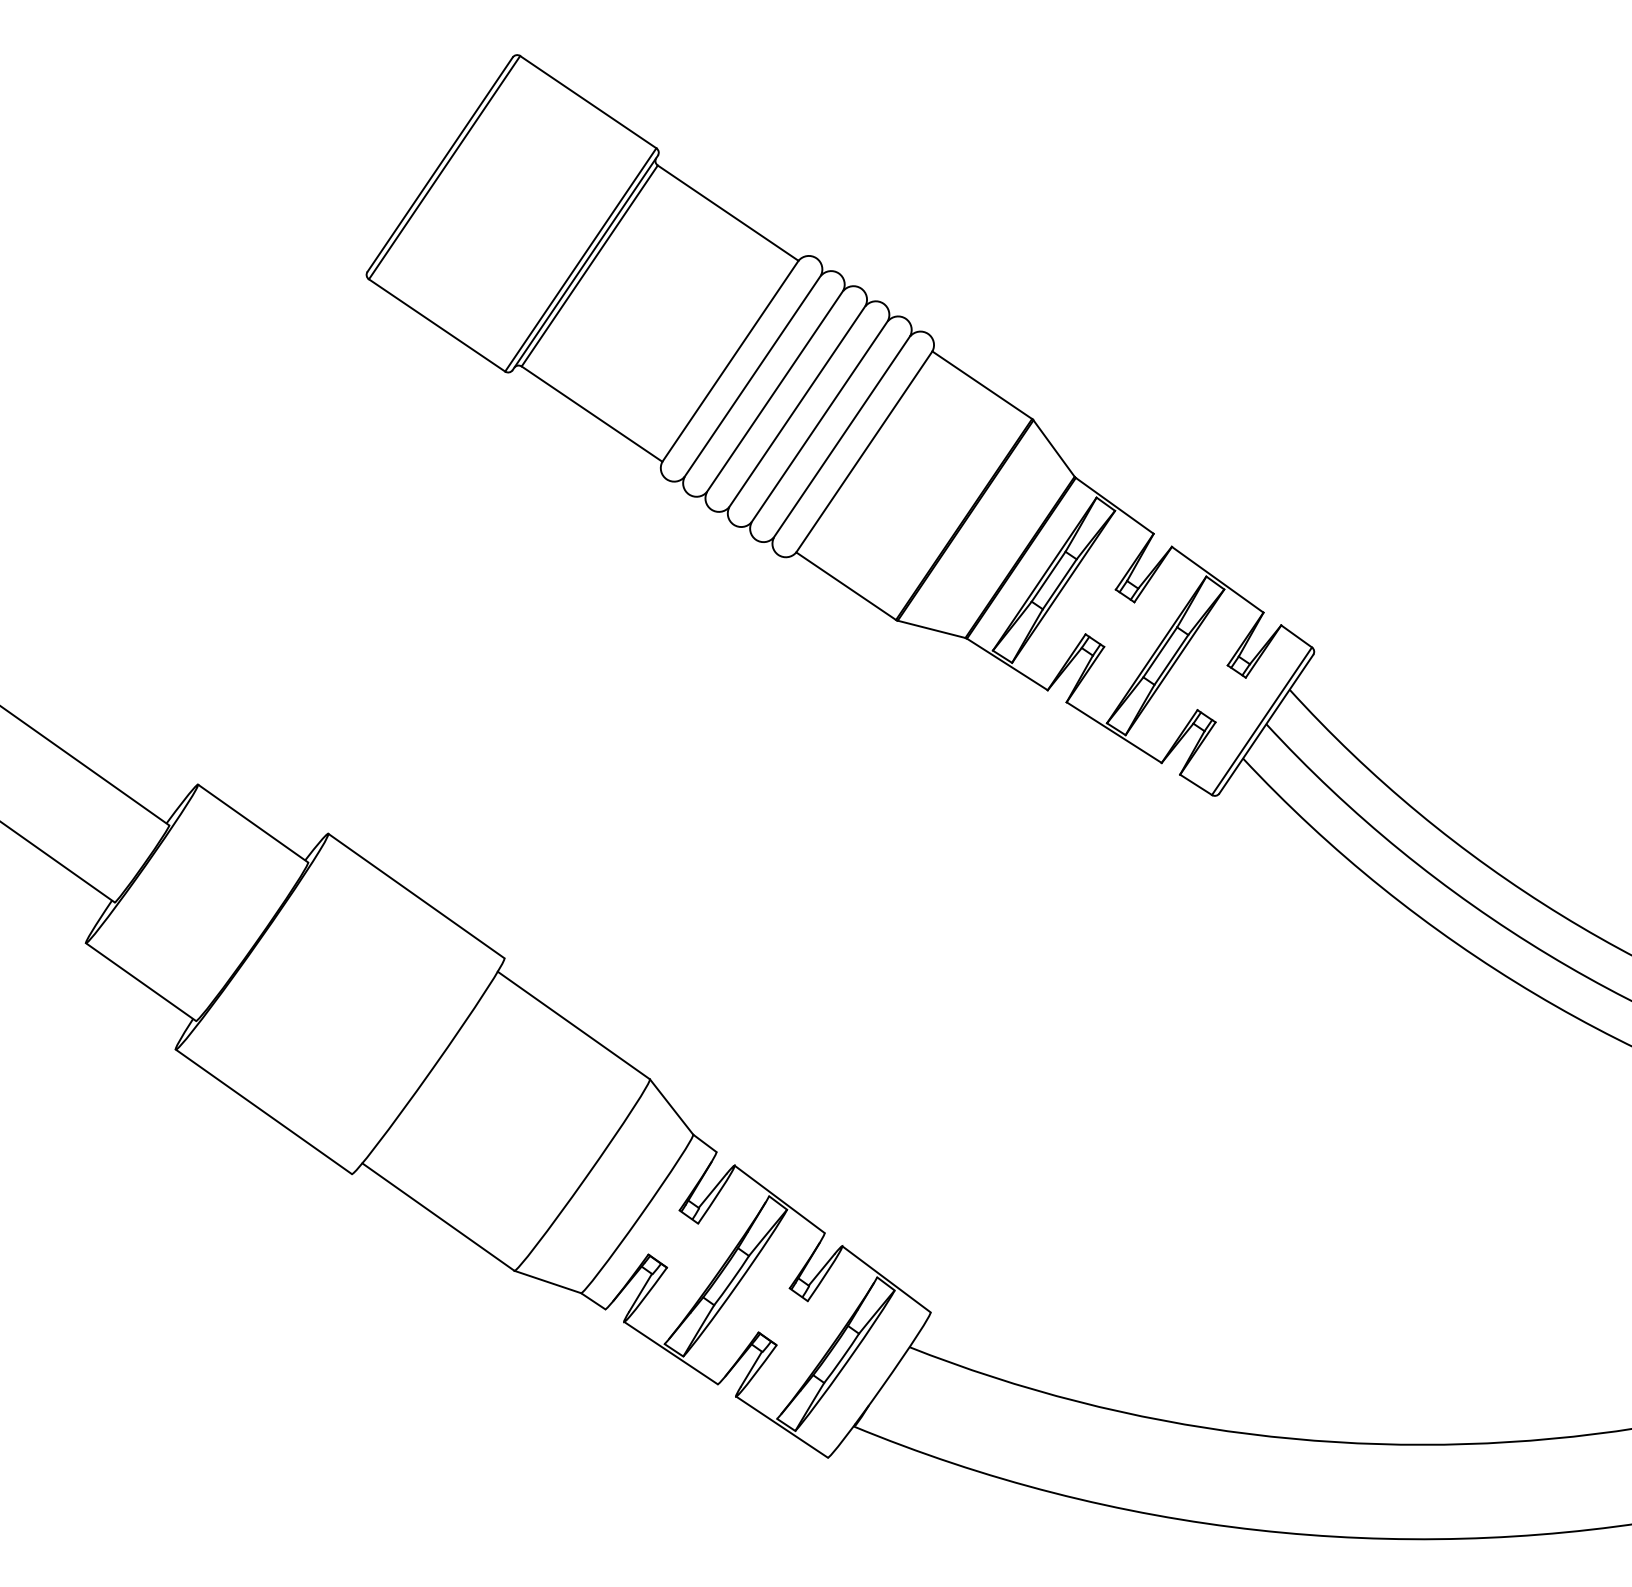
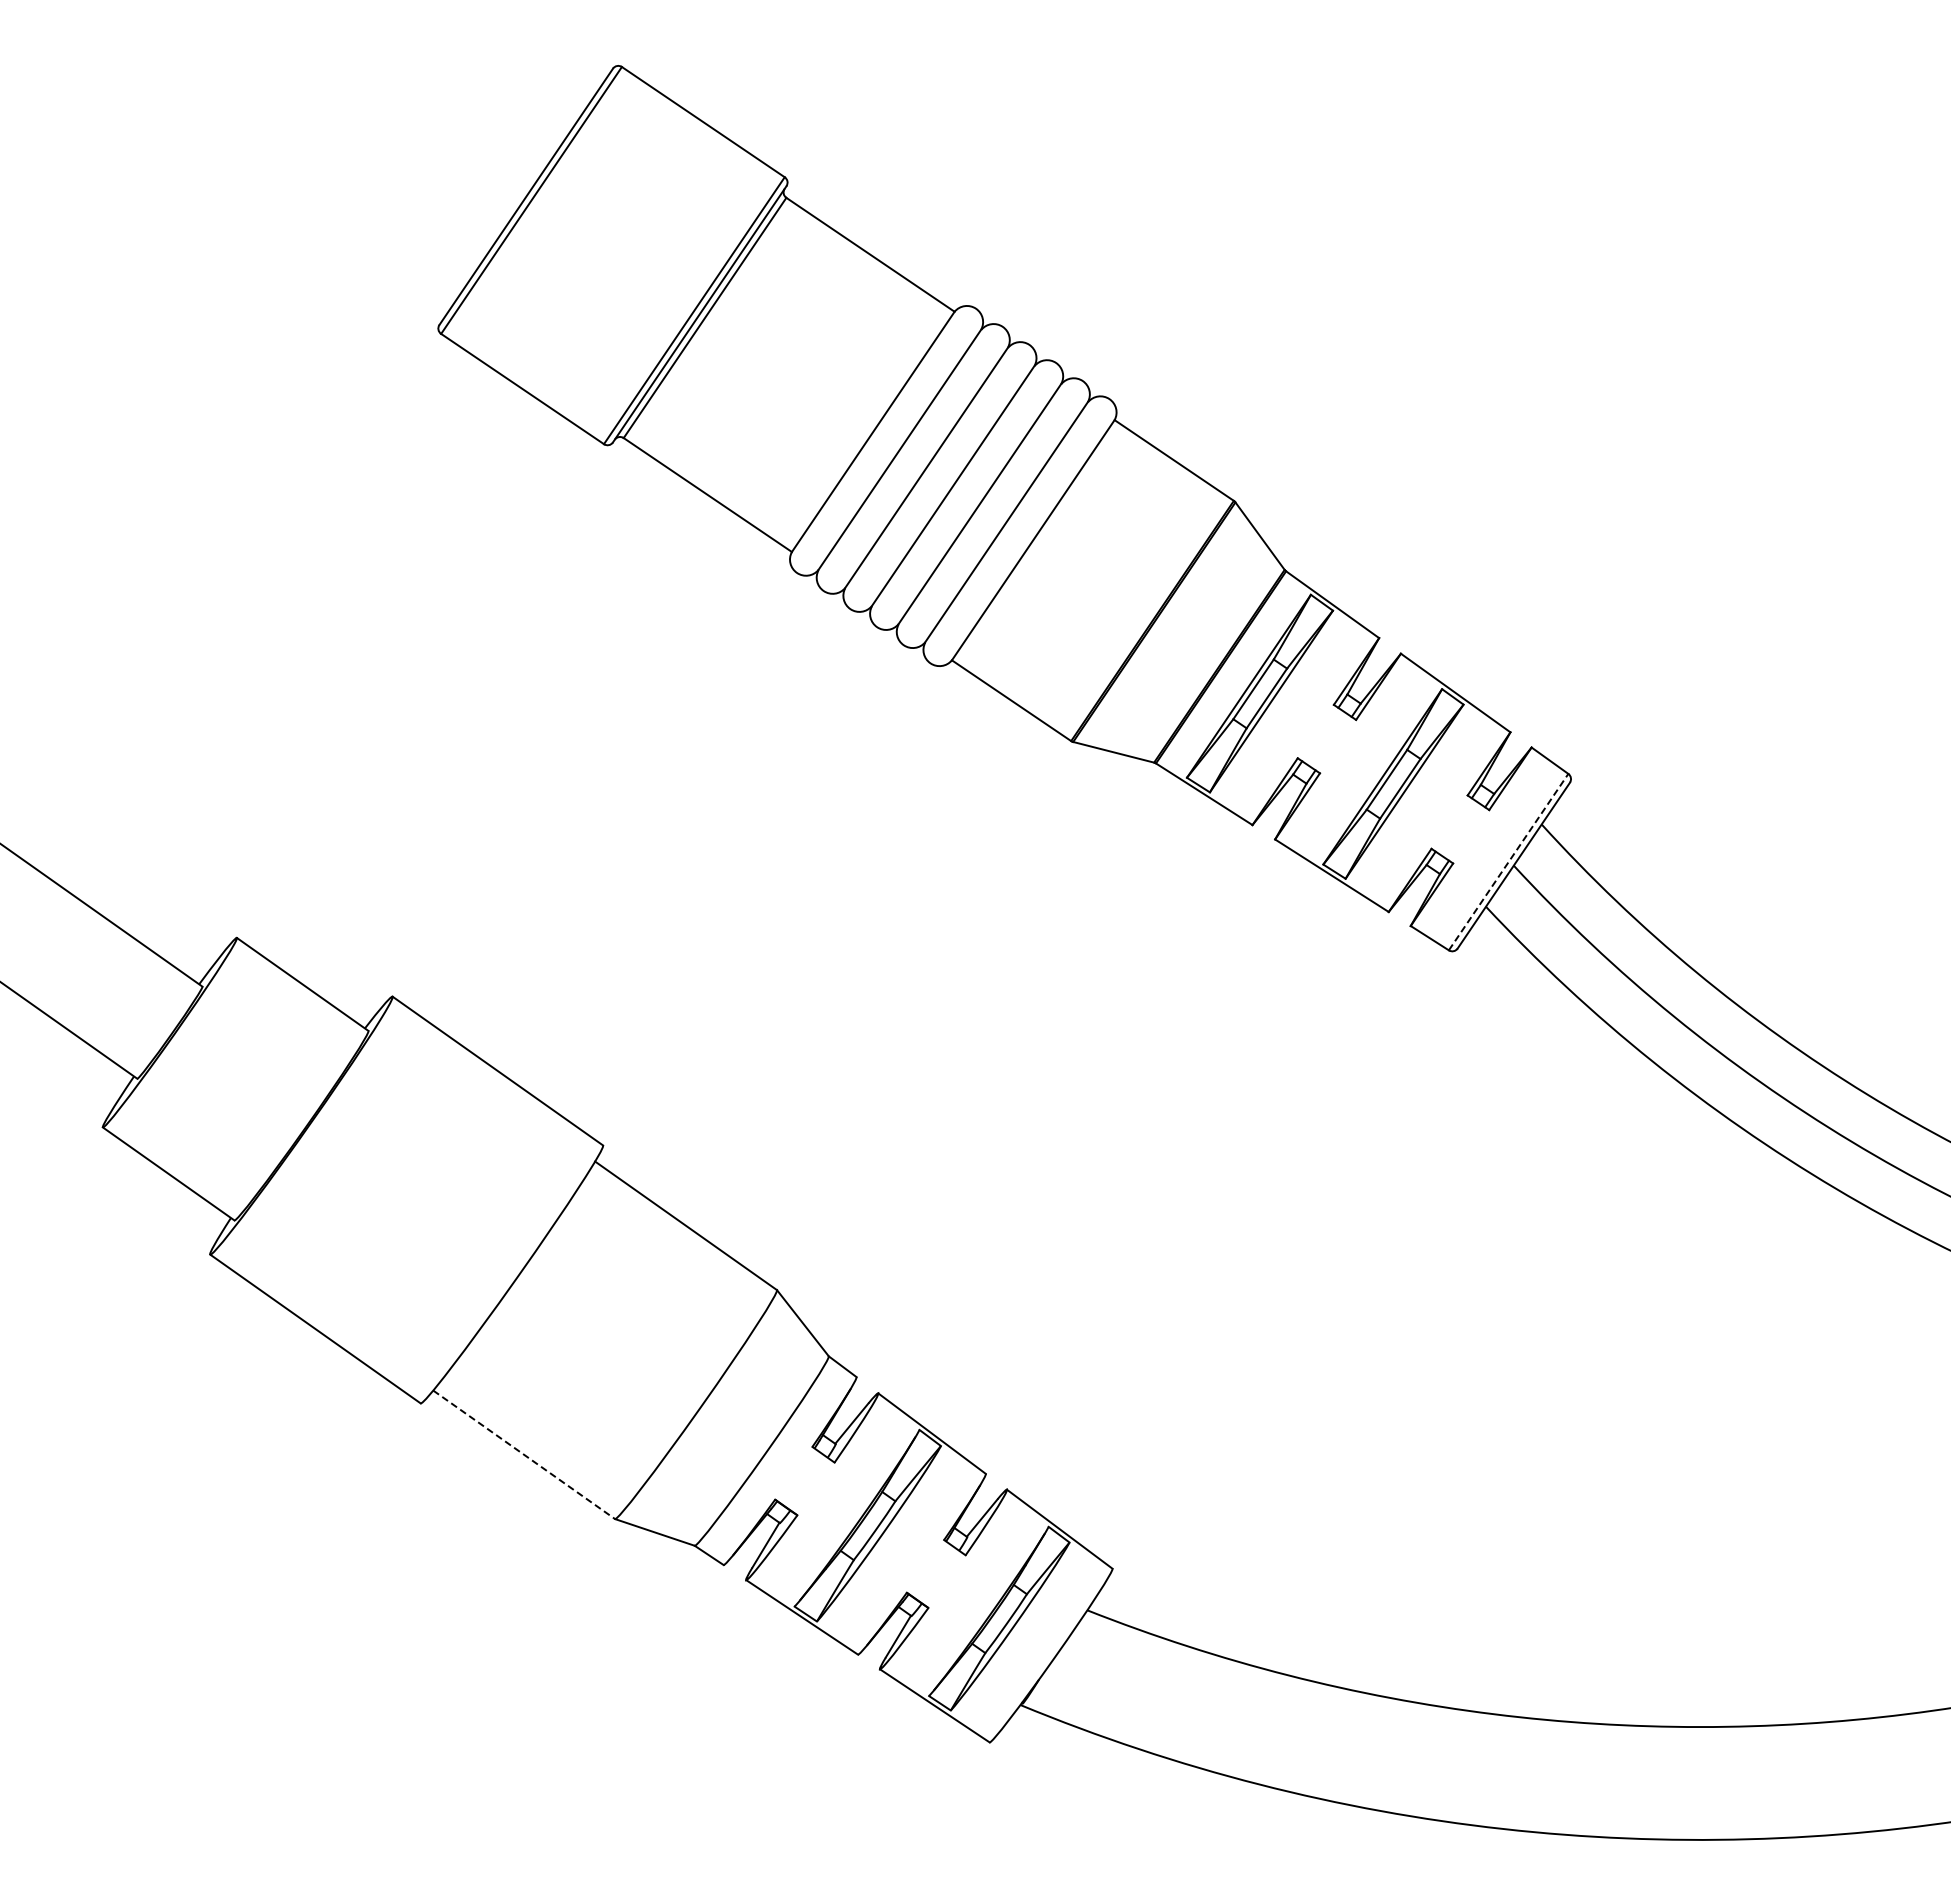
line: (1261, 721) -> (1508, 862), solid -> dashed
line: (438, 1217) -> (524, 1455), solid -> dashed

